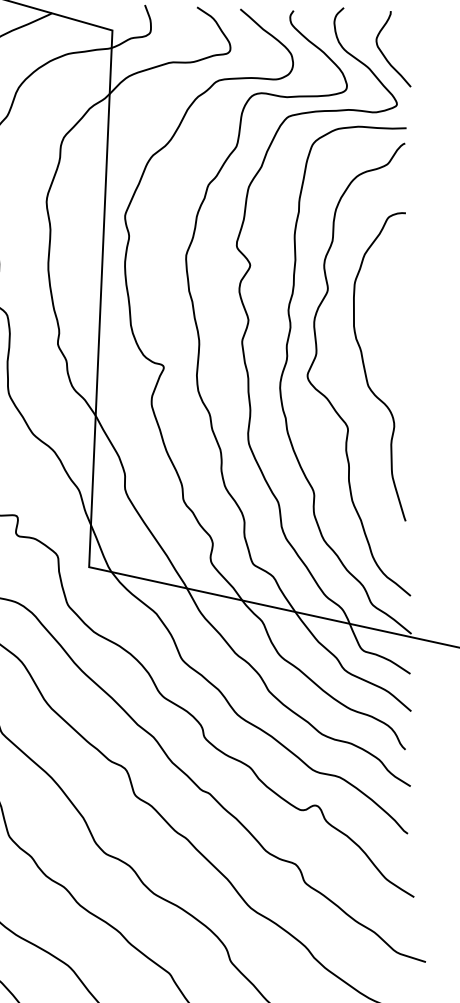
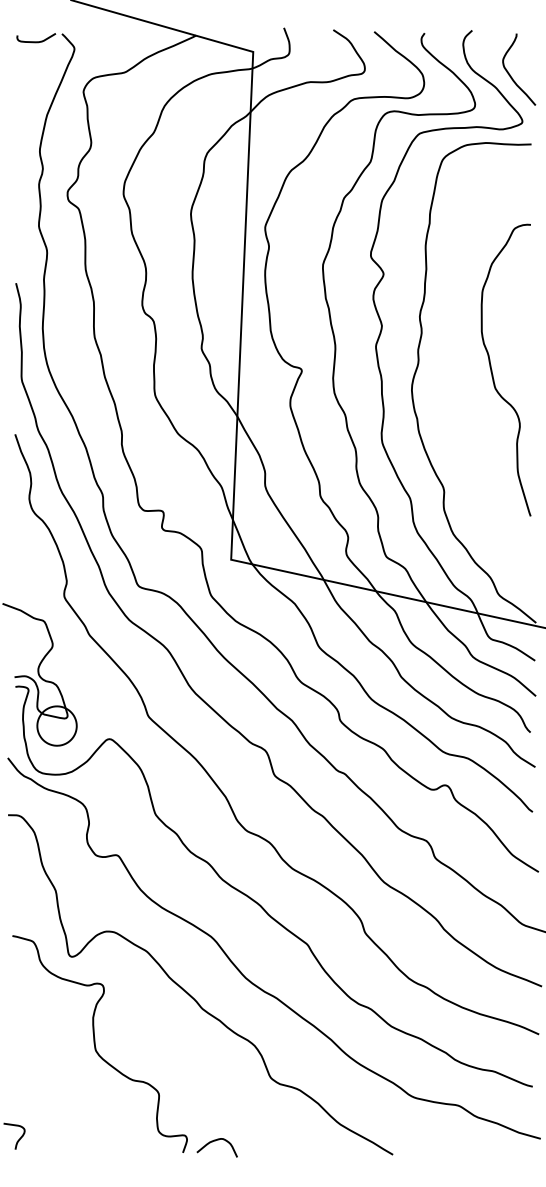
curve: (328, 398) -> (457, 400), removed

